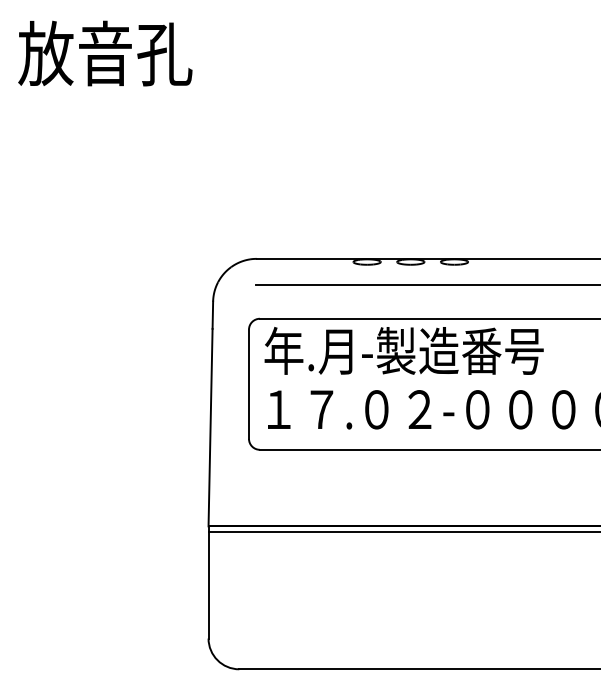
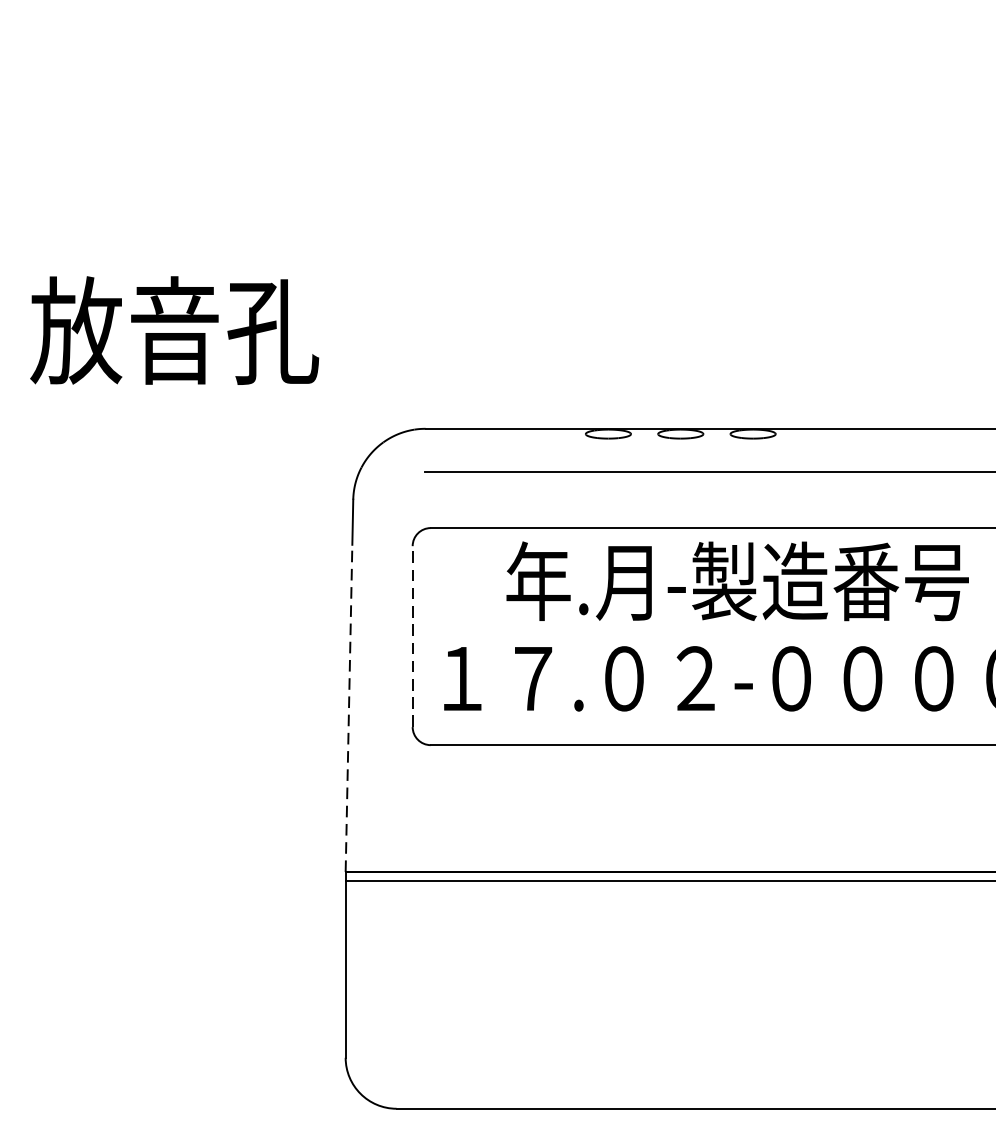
text: (105, 53) -> (174, 330), moved
text: (403, 350) -> (736, 580), moved
line: (249, 384) -> (413, 636), solid -> dashed
line: (210, 427) -> (348, 708), solid -> dashed

